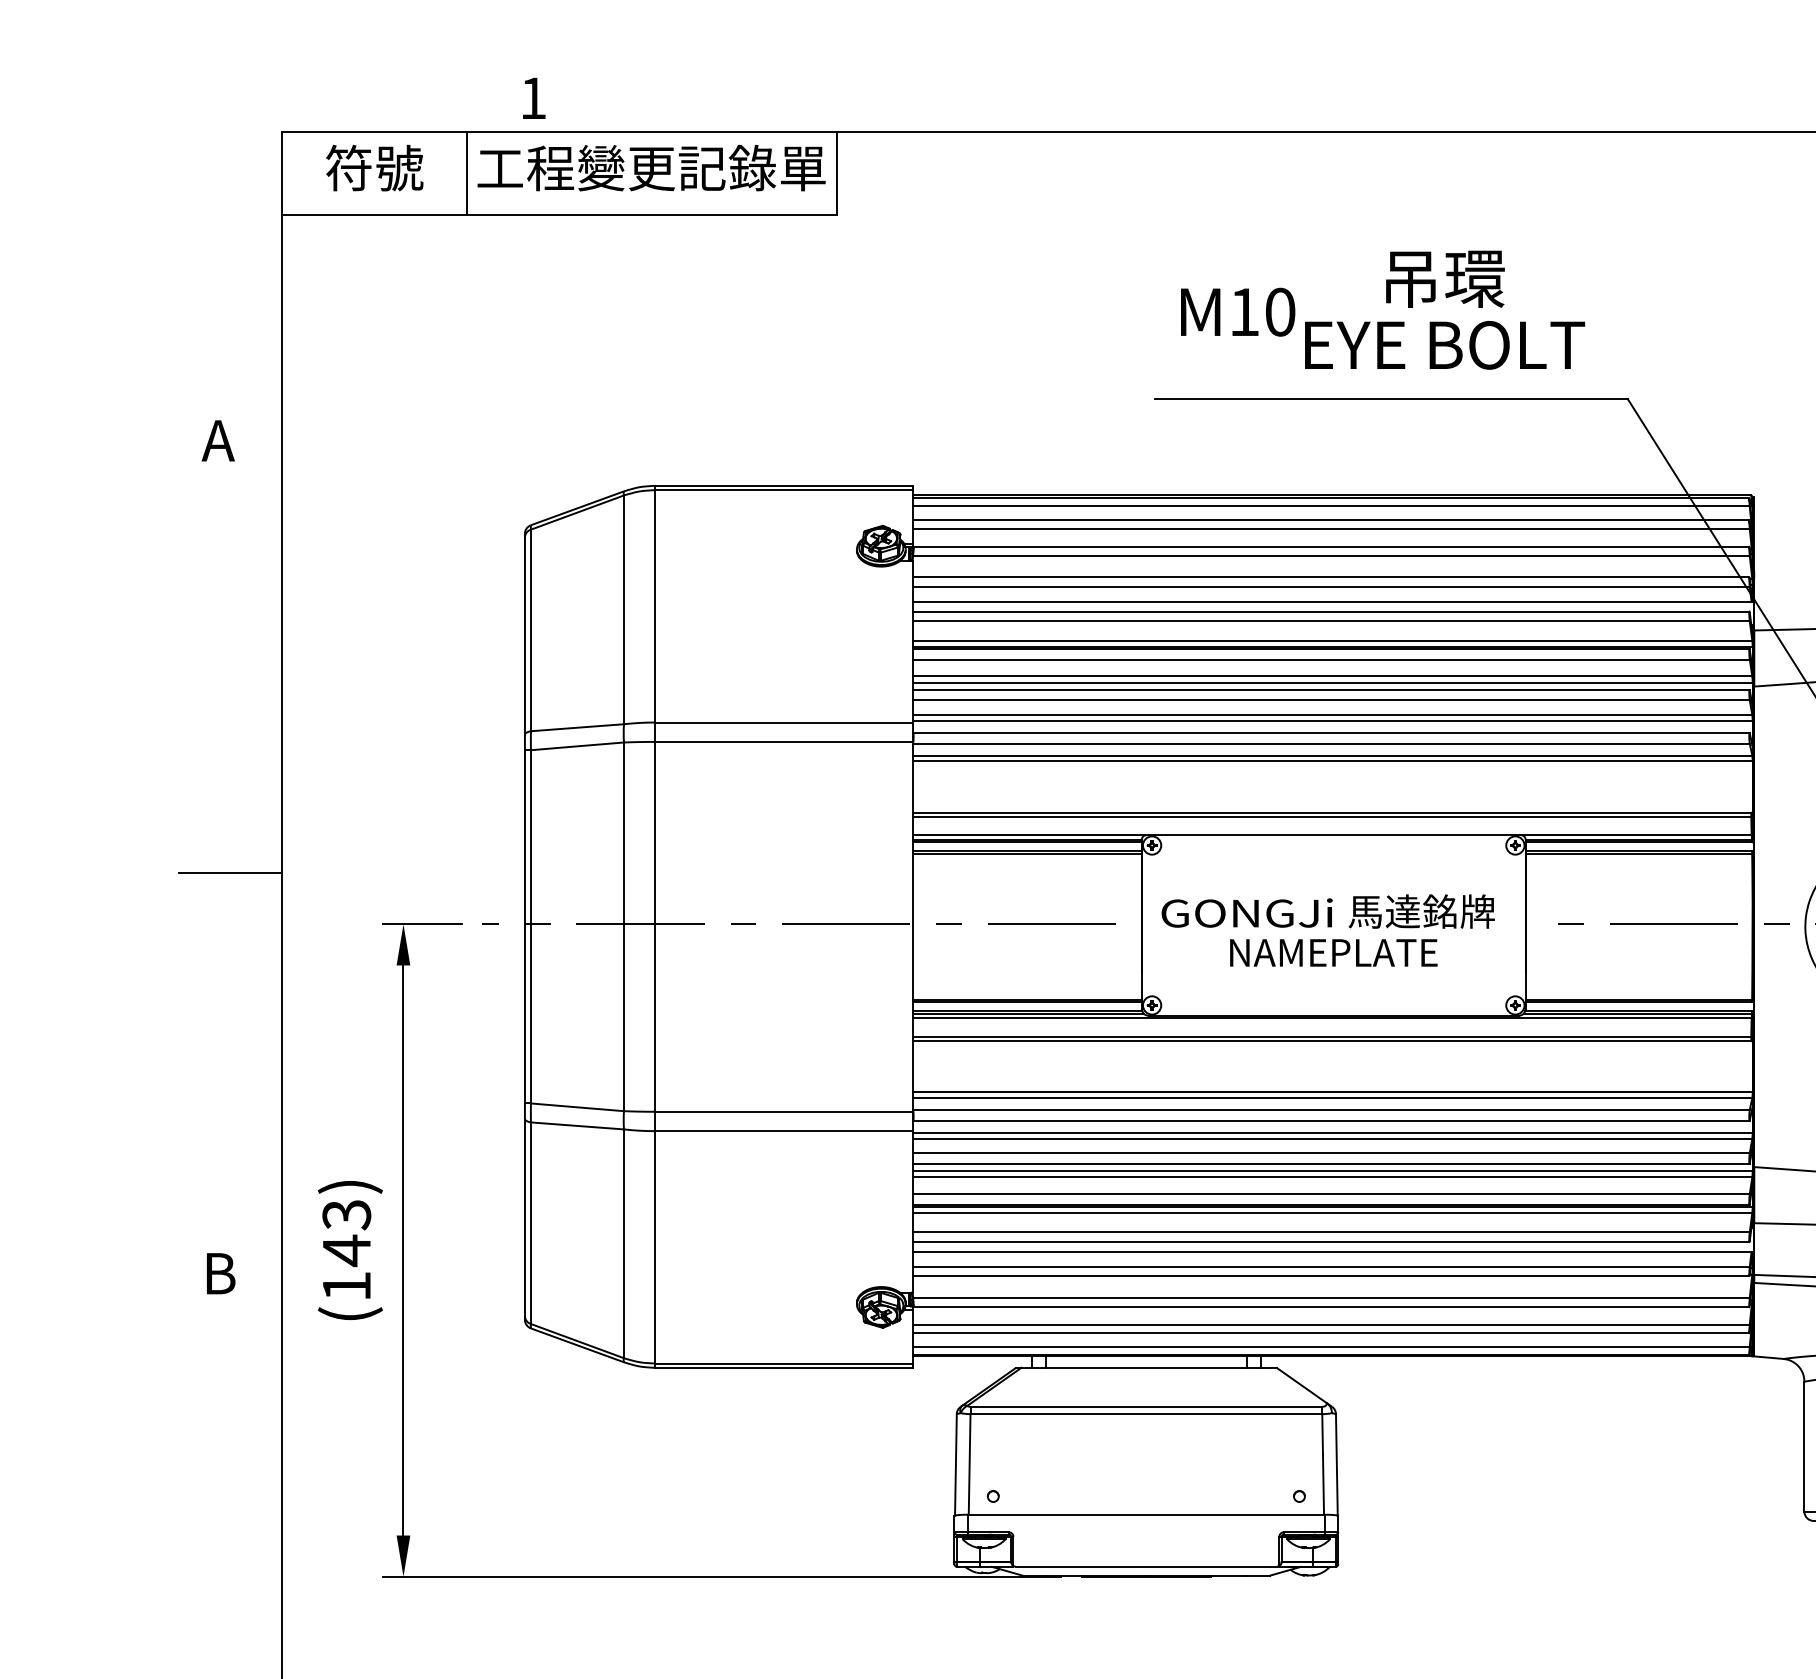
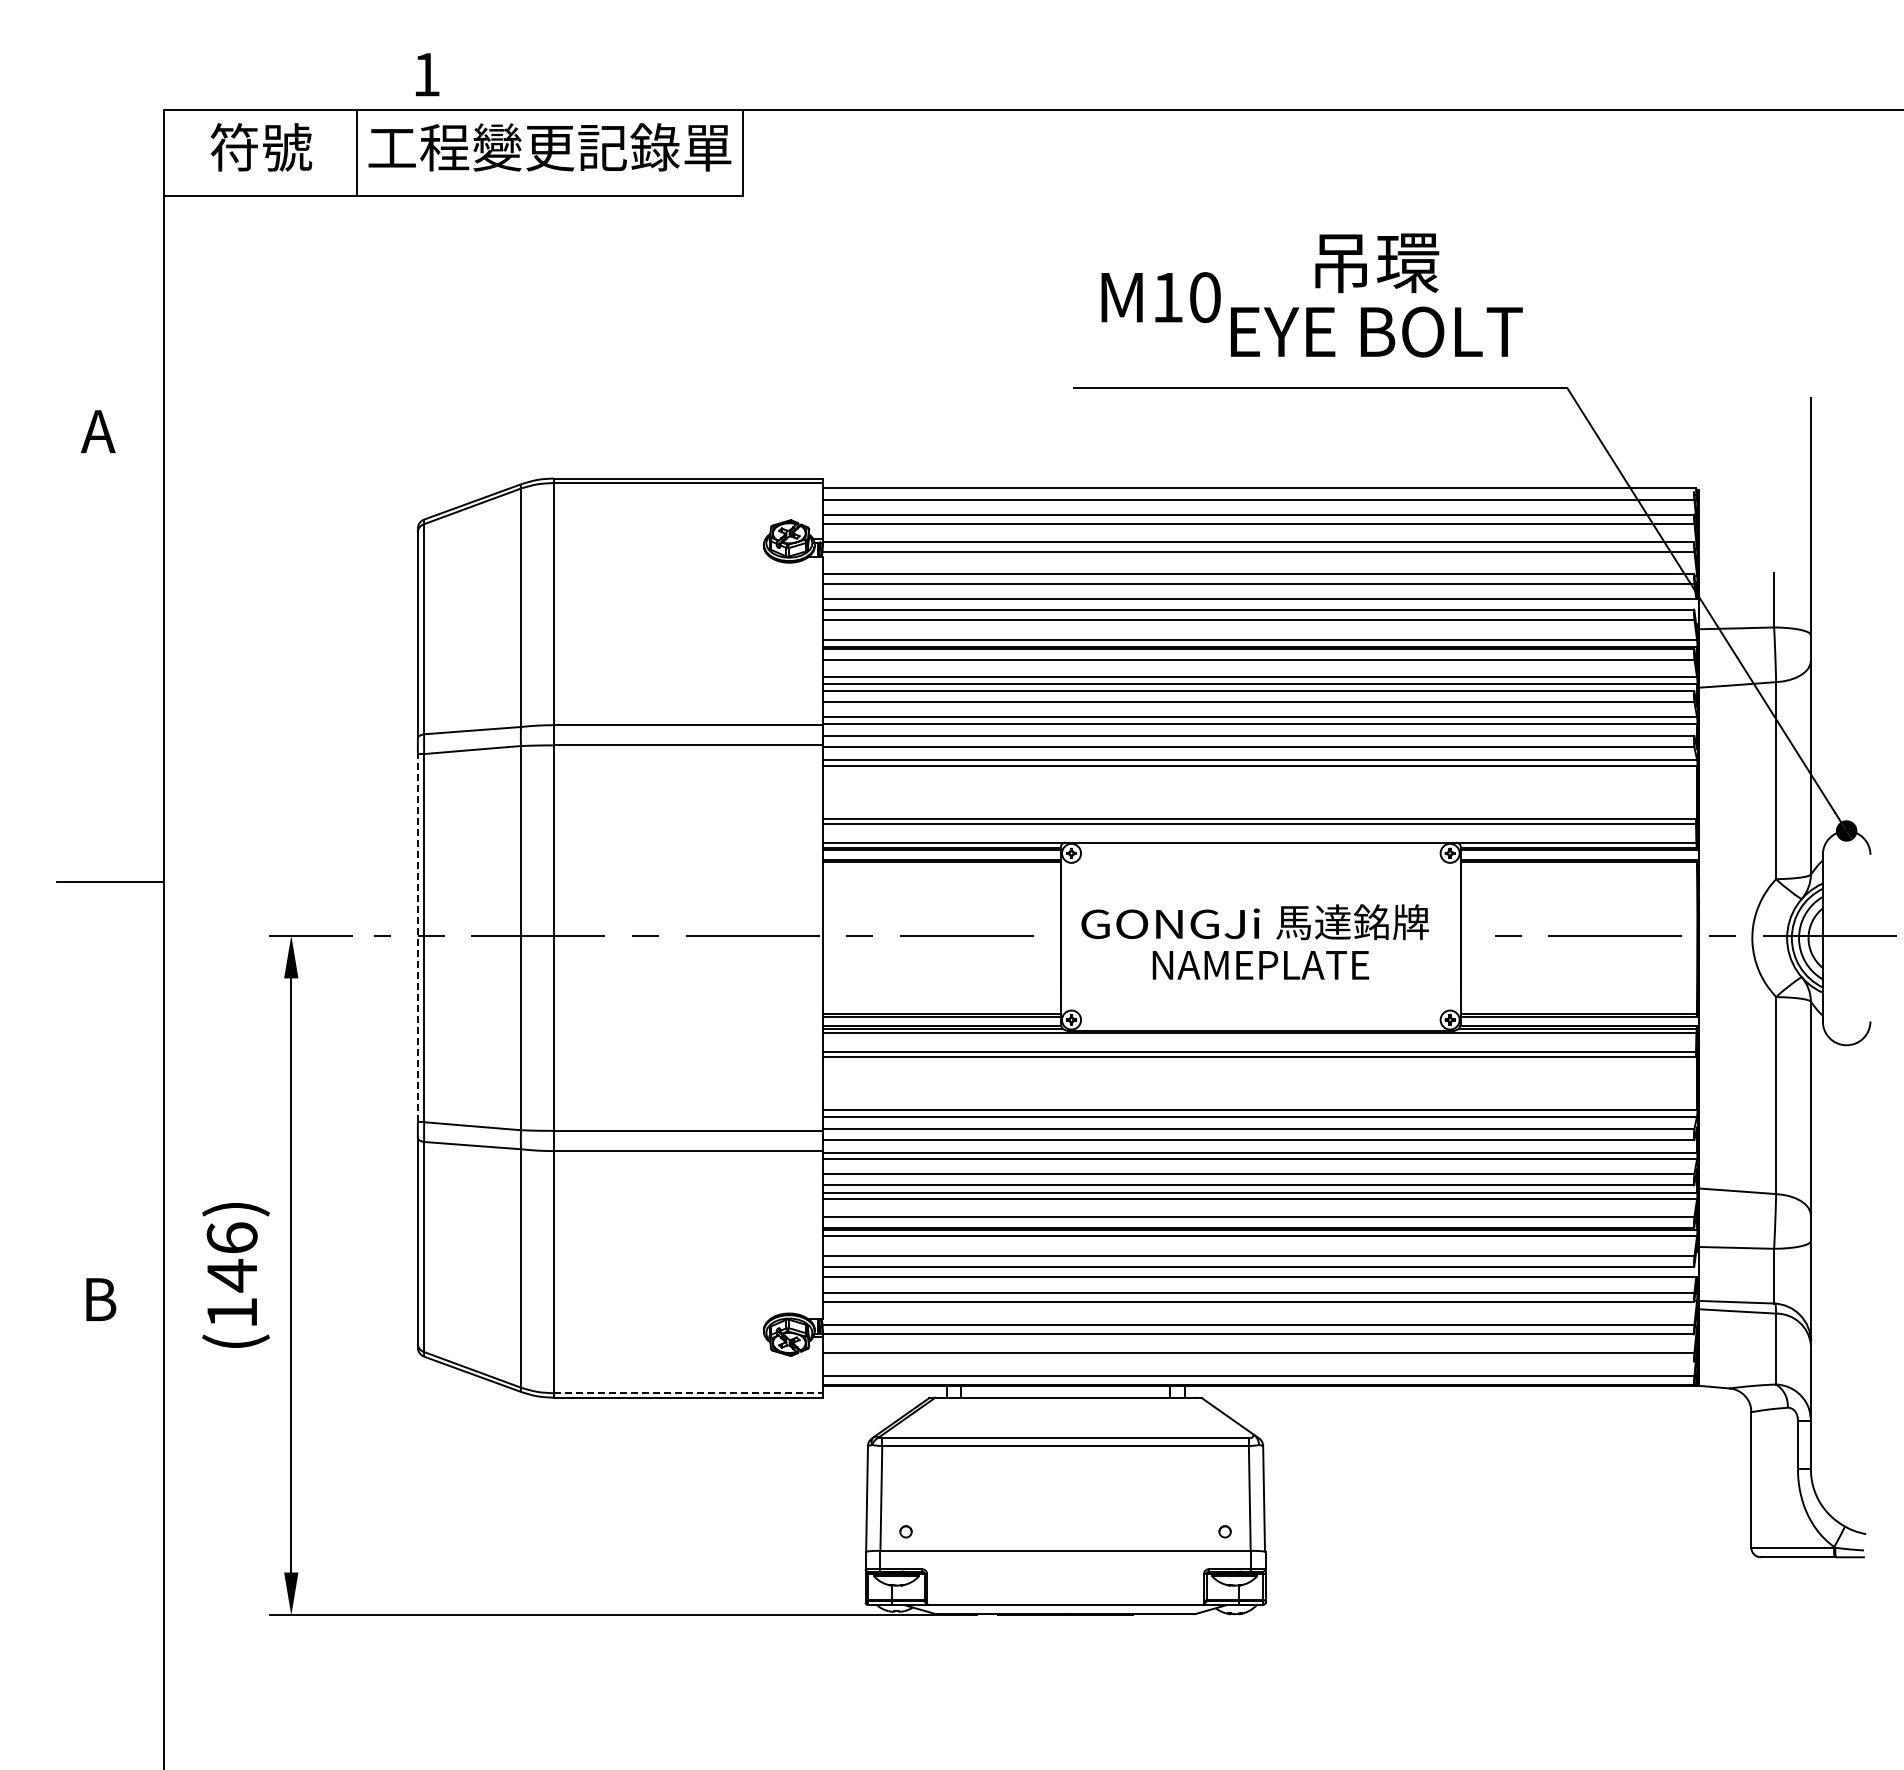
line: (1330, 498) -> (1257, 491), removed
line: (524, 926) -> (417, 937), solid -> dashed
text: (346, 1215) -> (231, 1238), (143) -> (146)
line: (1330, 1333) -> (1257, 1361), removed
line: (784, 1363) -> (688, 1393), solid -> dashed

